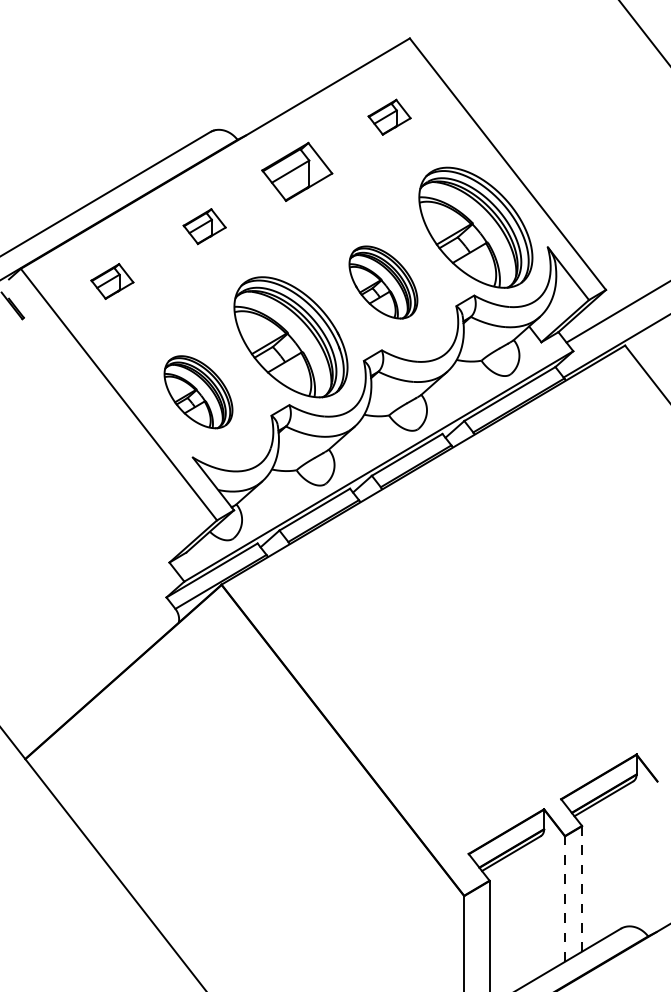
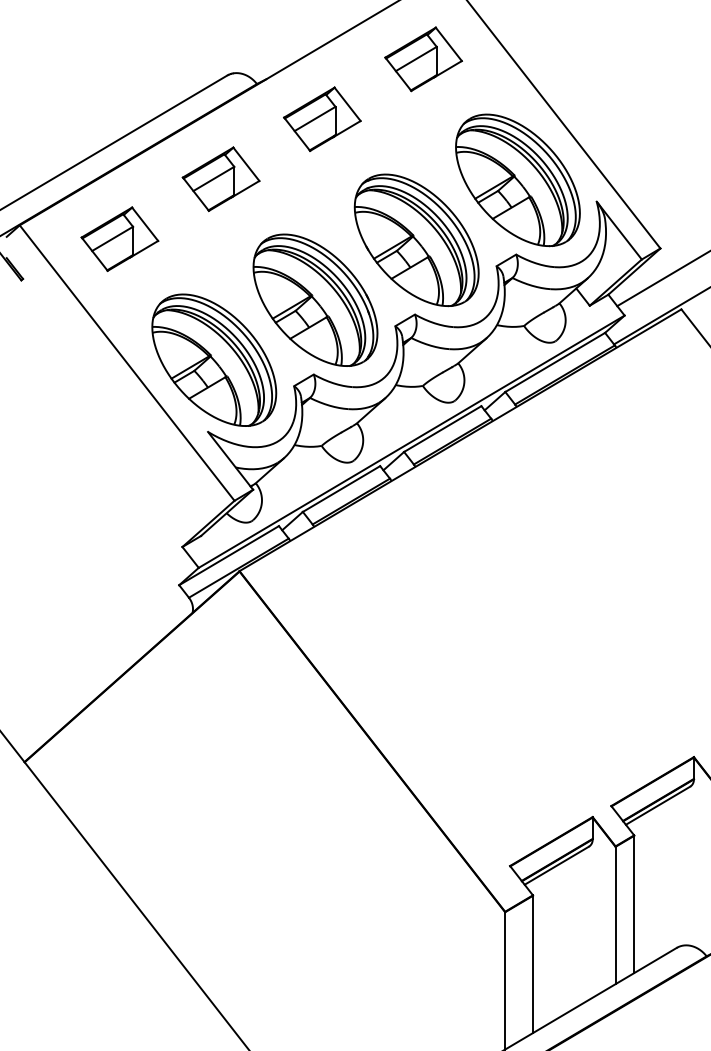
part: (389, 117) -> (423, 59), size x1.67
part: (204, 226) -> (220, 178), size x1.67
part: (112, 281) -> (120, 239), size x1.67
part: (383, 282) -> (416, 240), size x1.67
part: (198, 392) -> (214, 360), size x1.67
line: (582, 888) -> (634, 903), dashed -> solid
line: (565, 898) -> (616, 914), dashed -> solid

